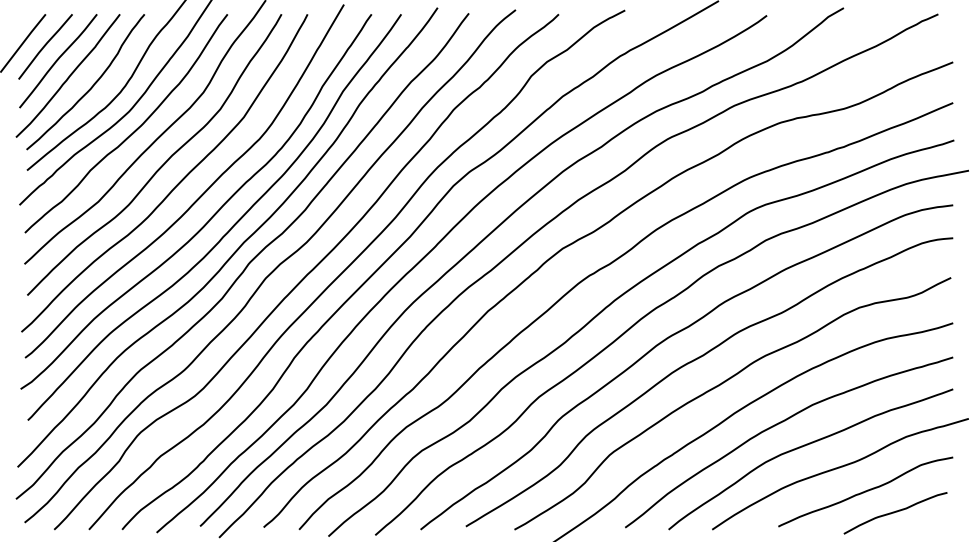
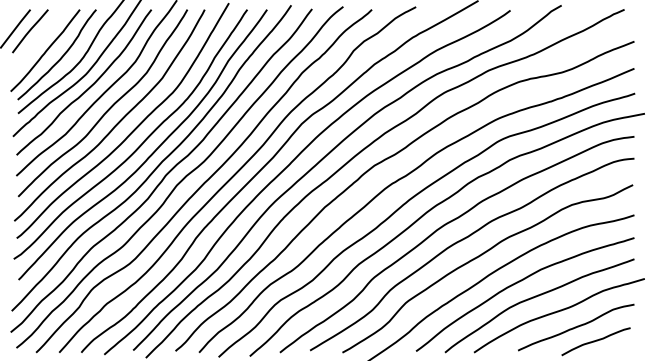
curve: (57, 60) -> (38, 40), removed

